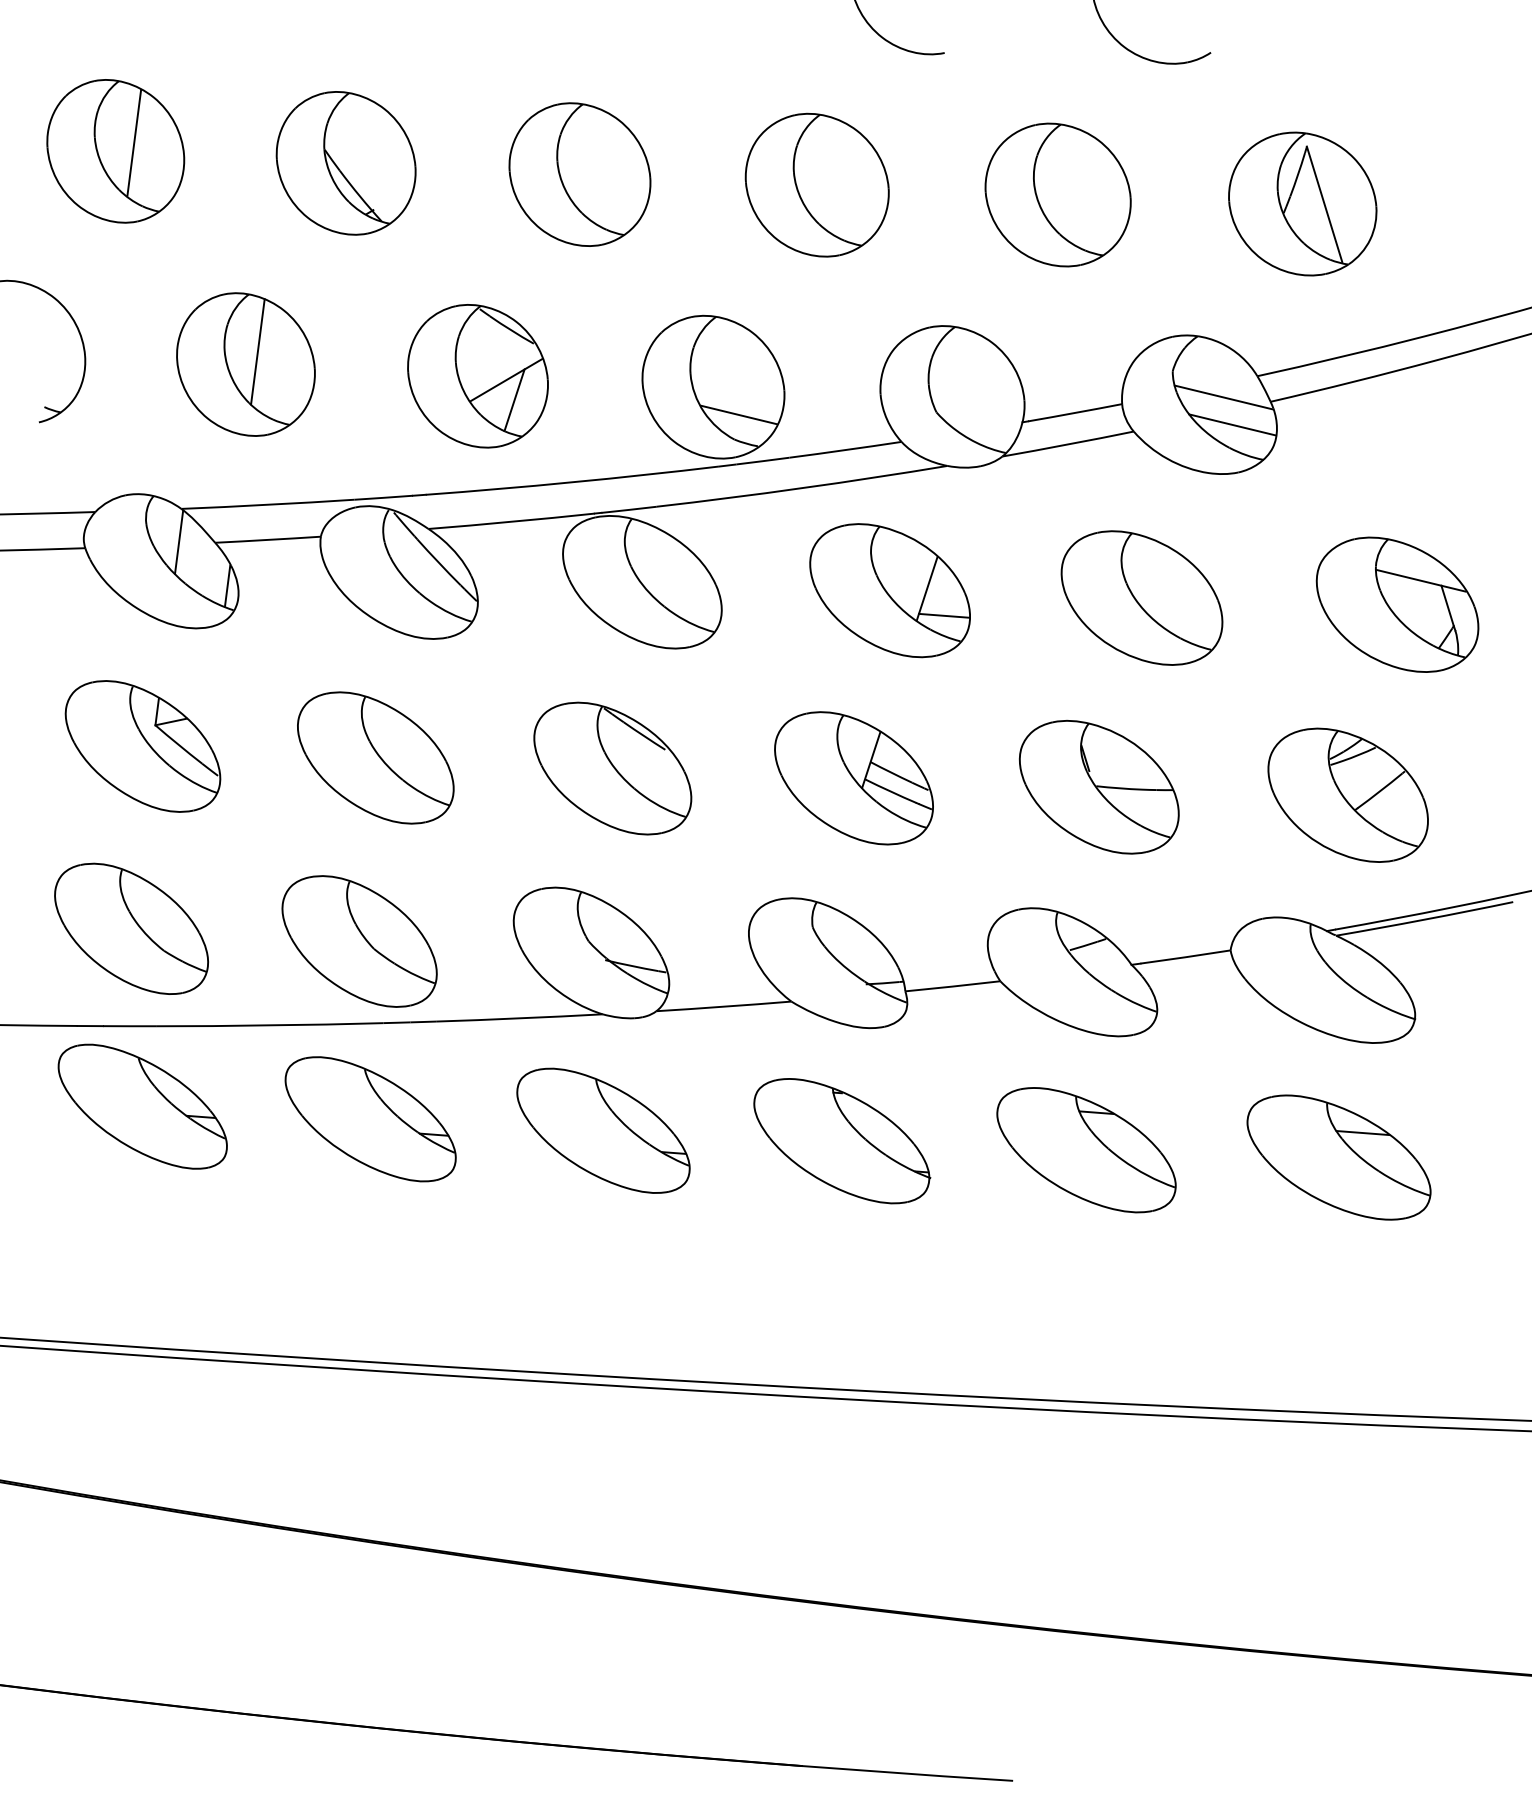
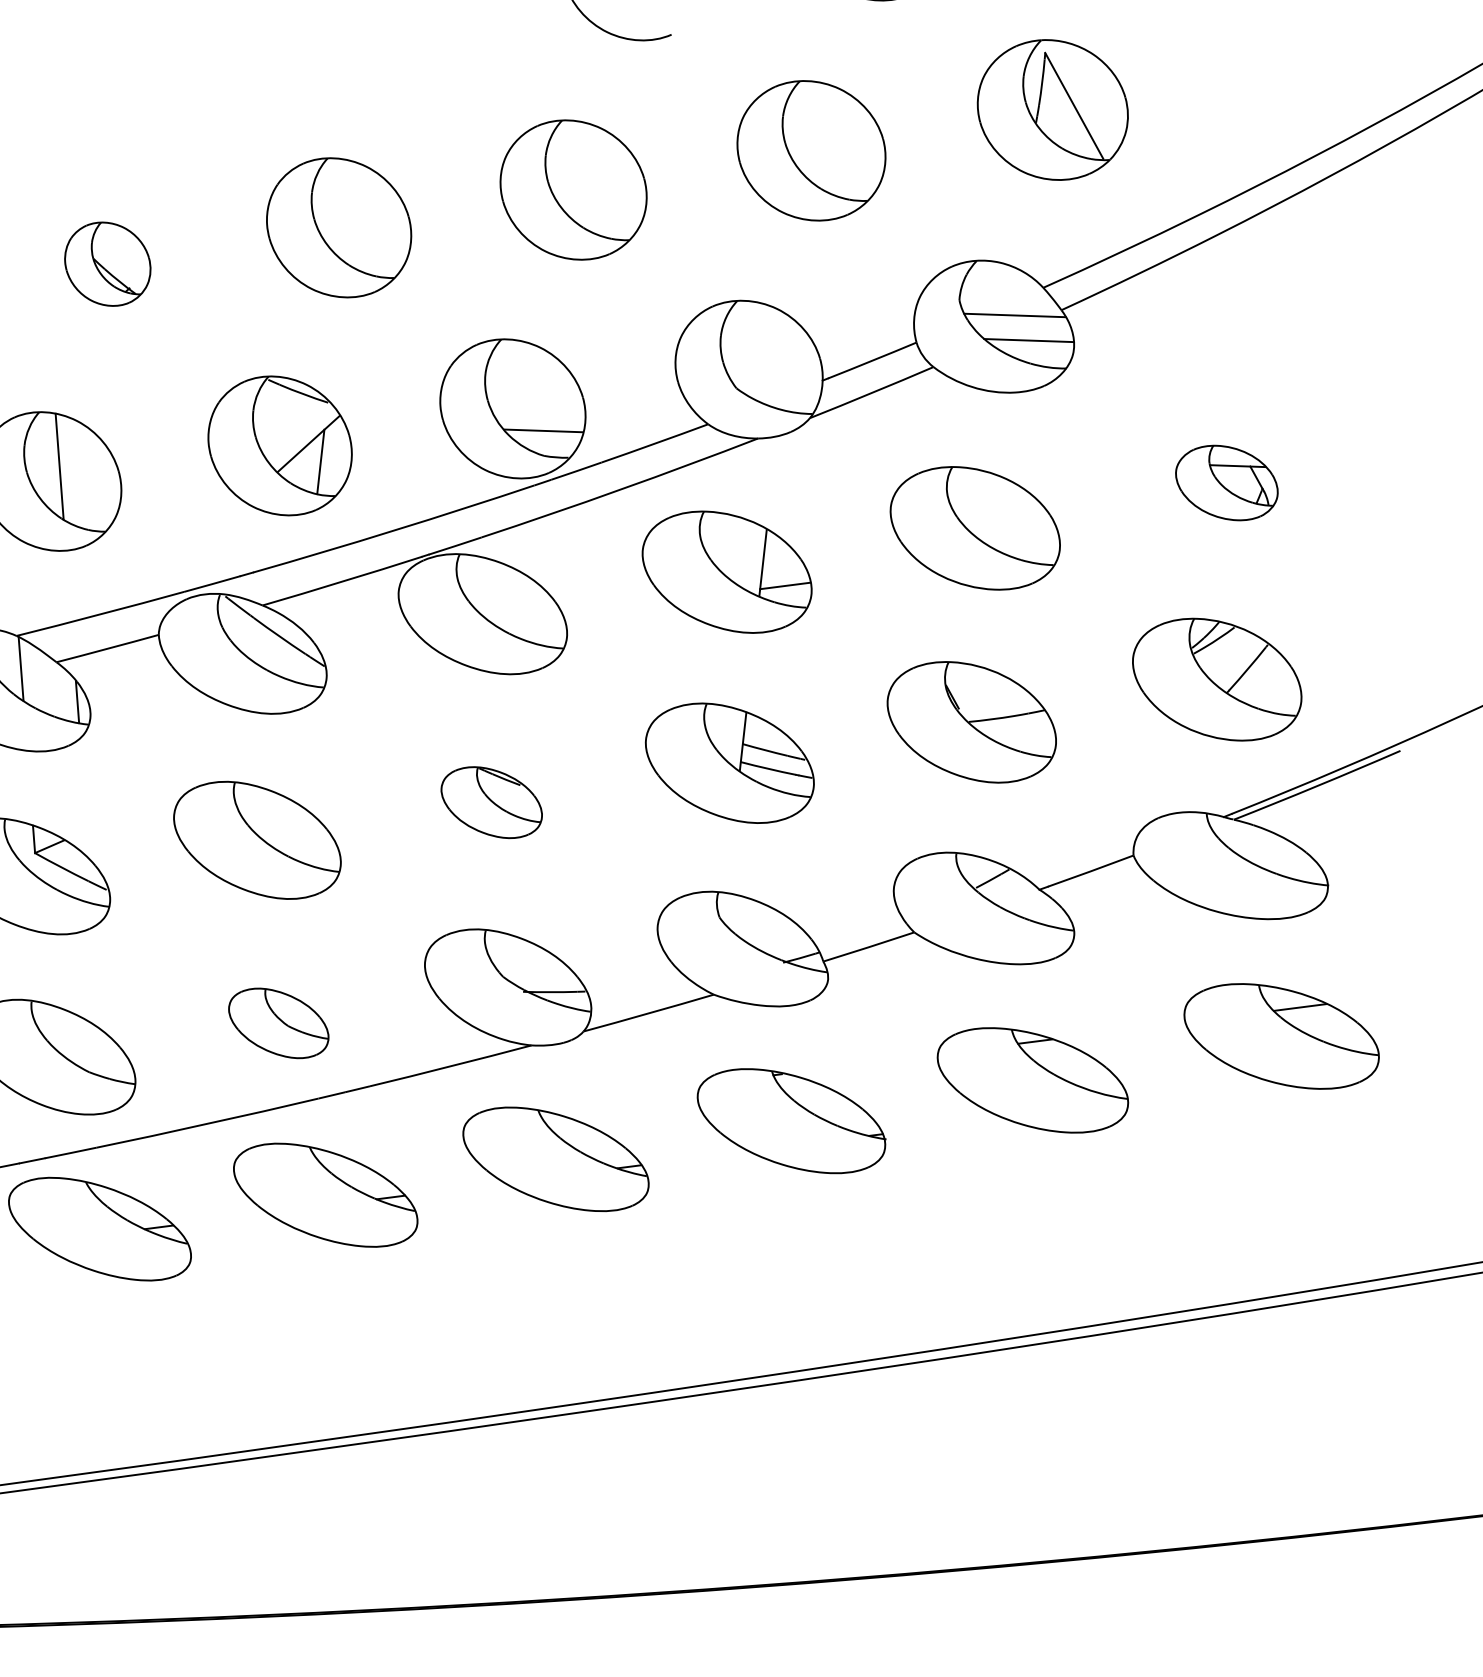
part: (345, 163) -> (107, 264), size x0.6
part: (1397, 604) -> (1226, 482), size x0.6
part: (612, 768) -> (491, 802), size x0.6
part: (359, 941) -> (278, 1023), size x0.6

